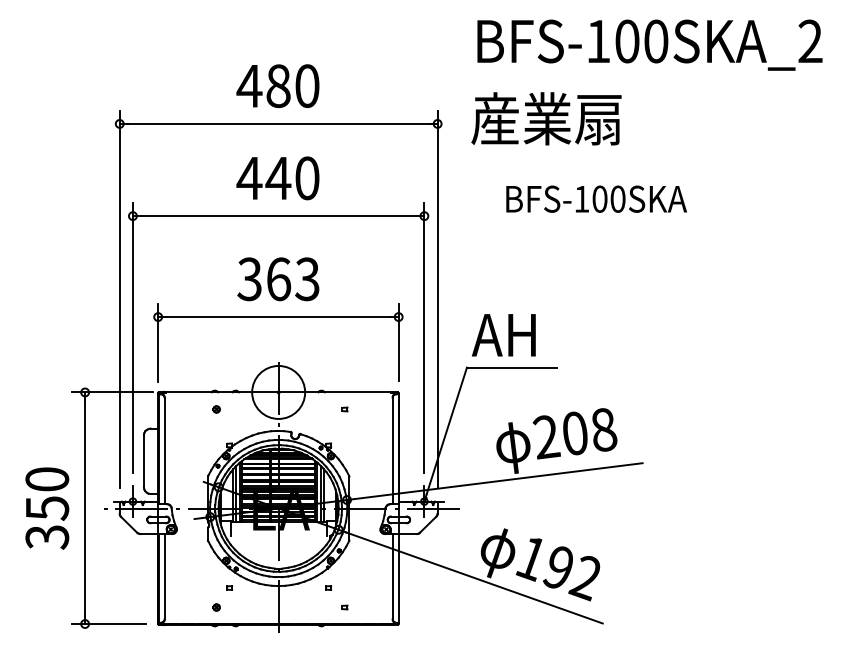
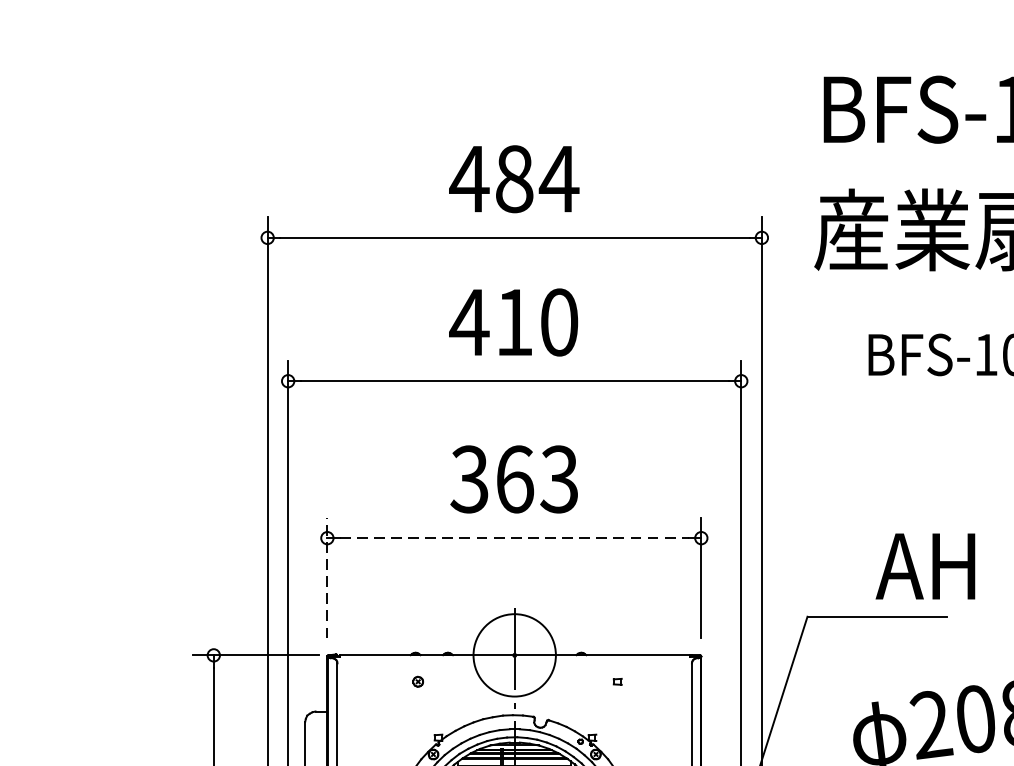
text: (307, 86) -> (559, 179), 480 -> 484
text: (278, 178) -> (514, 322), 440 -> 410
line: (278, 317) -> (514, 538), solid -> dashed
text: (503, 335) -> (924, 566), moved
line: (158, 342) -> (327, 577), solid -> dashed

